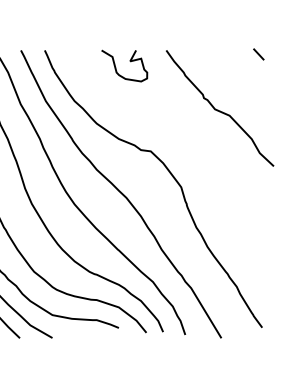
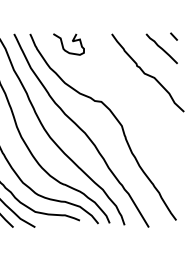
curve: (130, 61) -> (72, 41), moved
line: (240, 71) -> (161, 48), added

